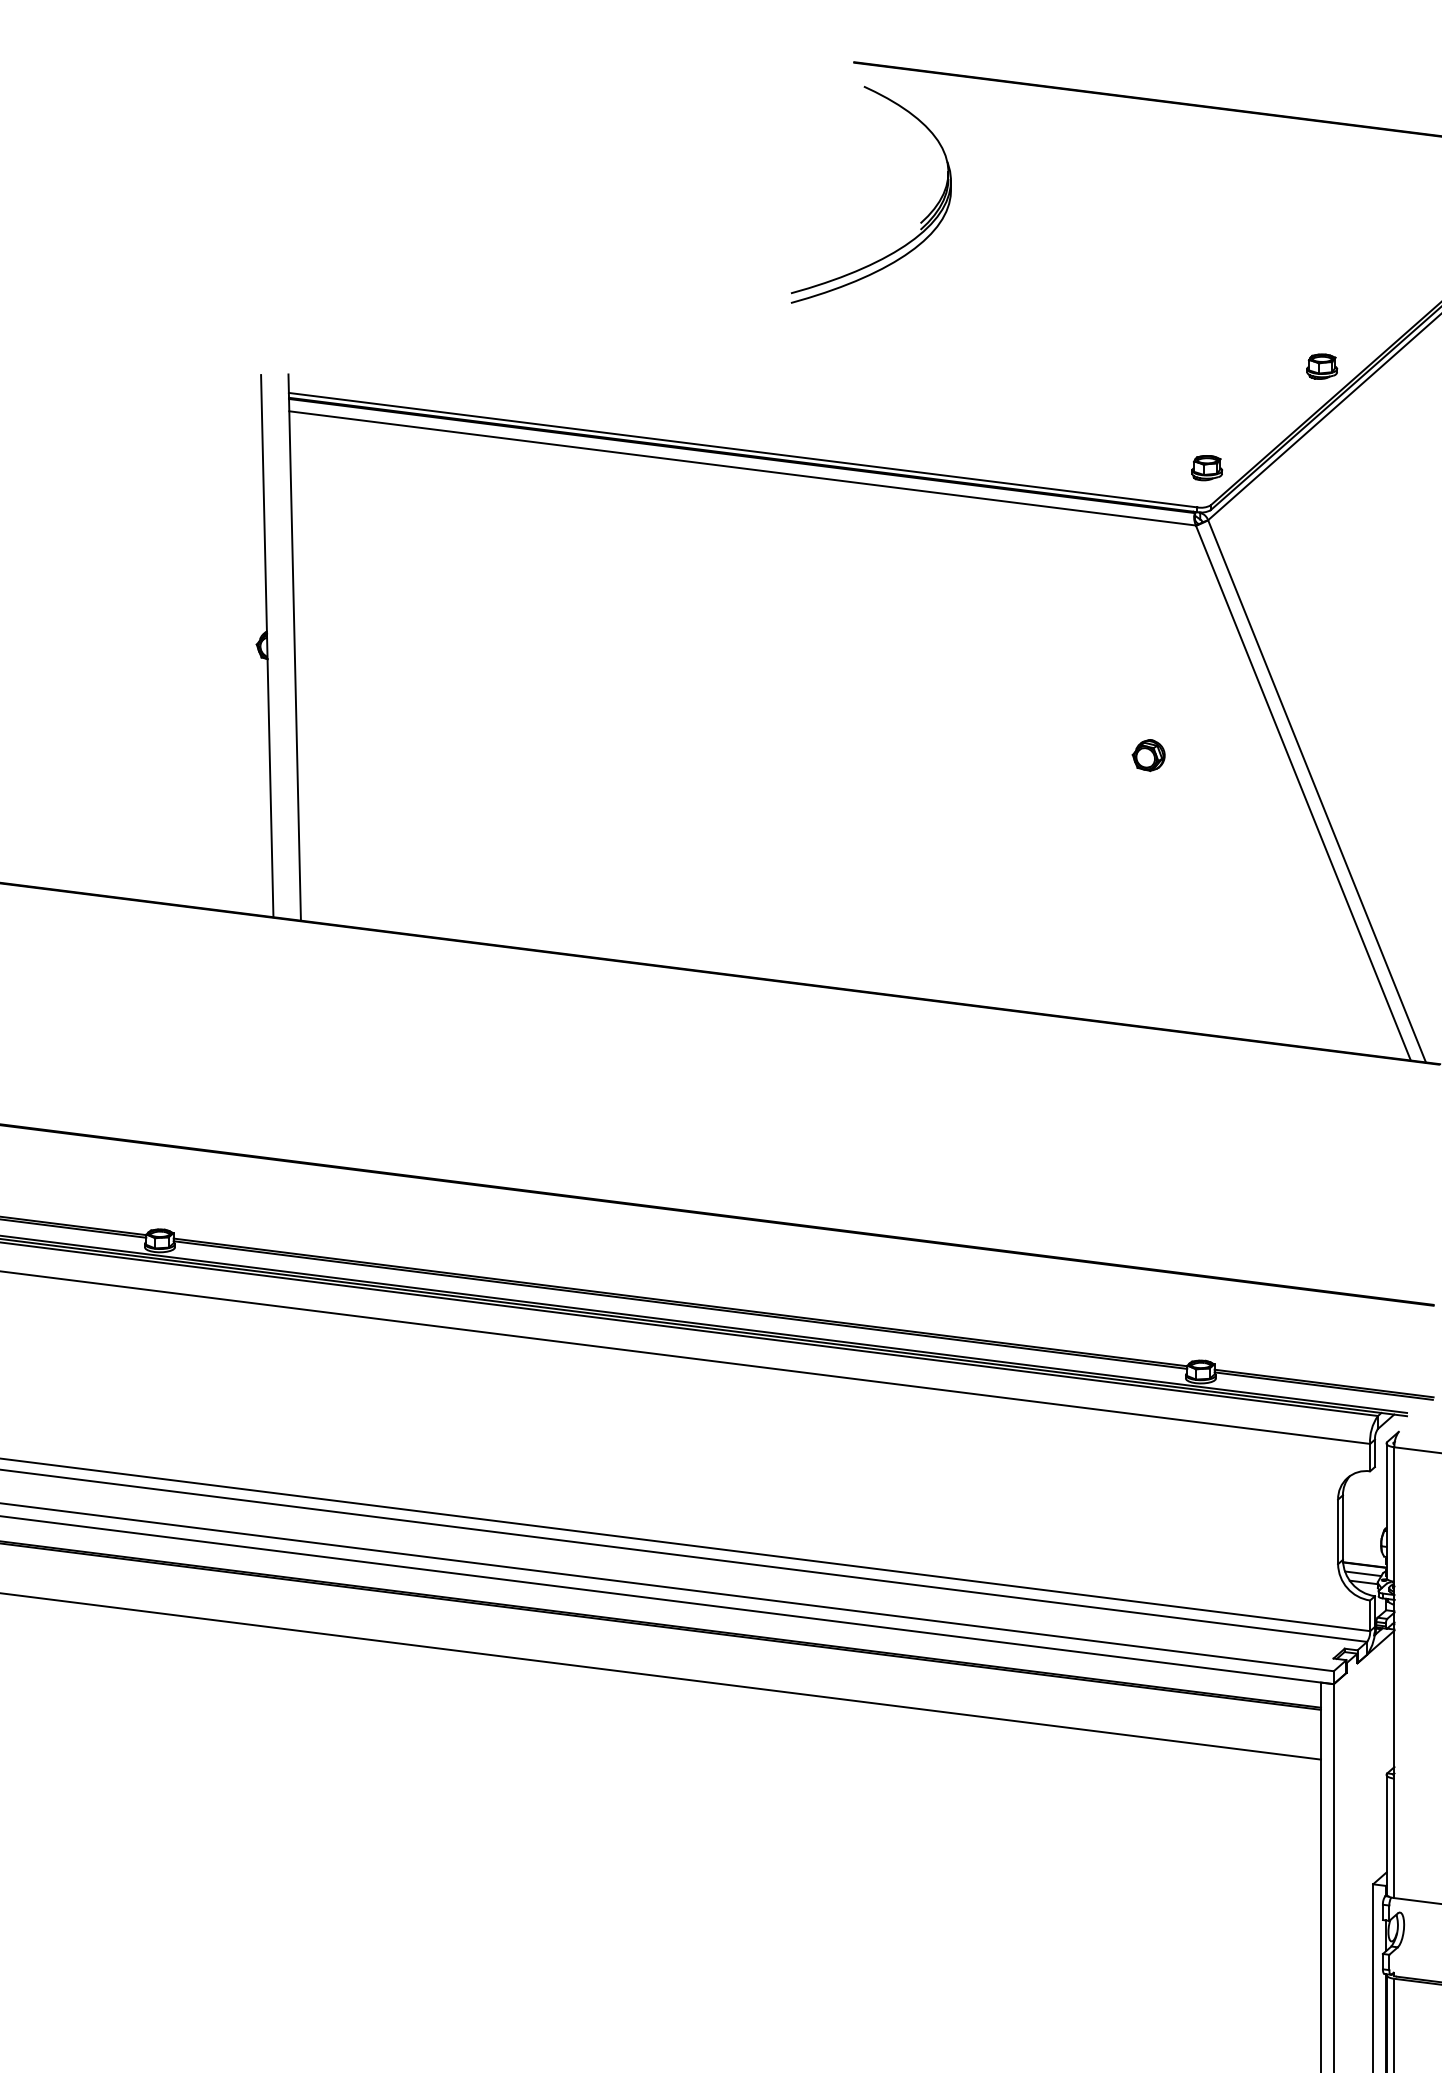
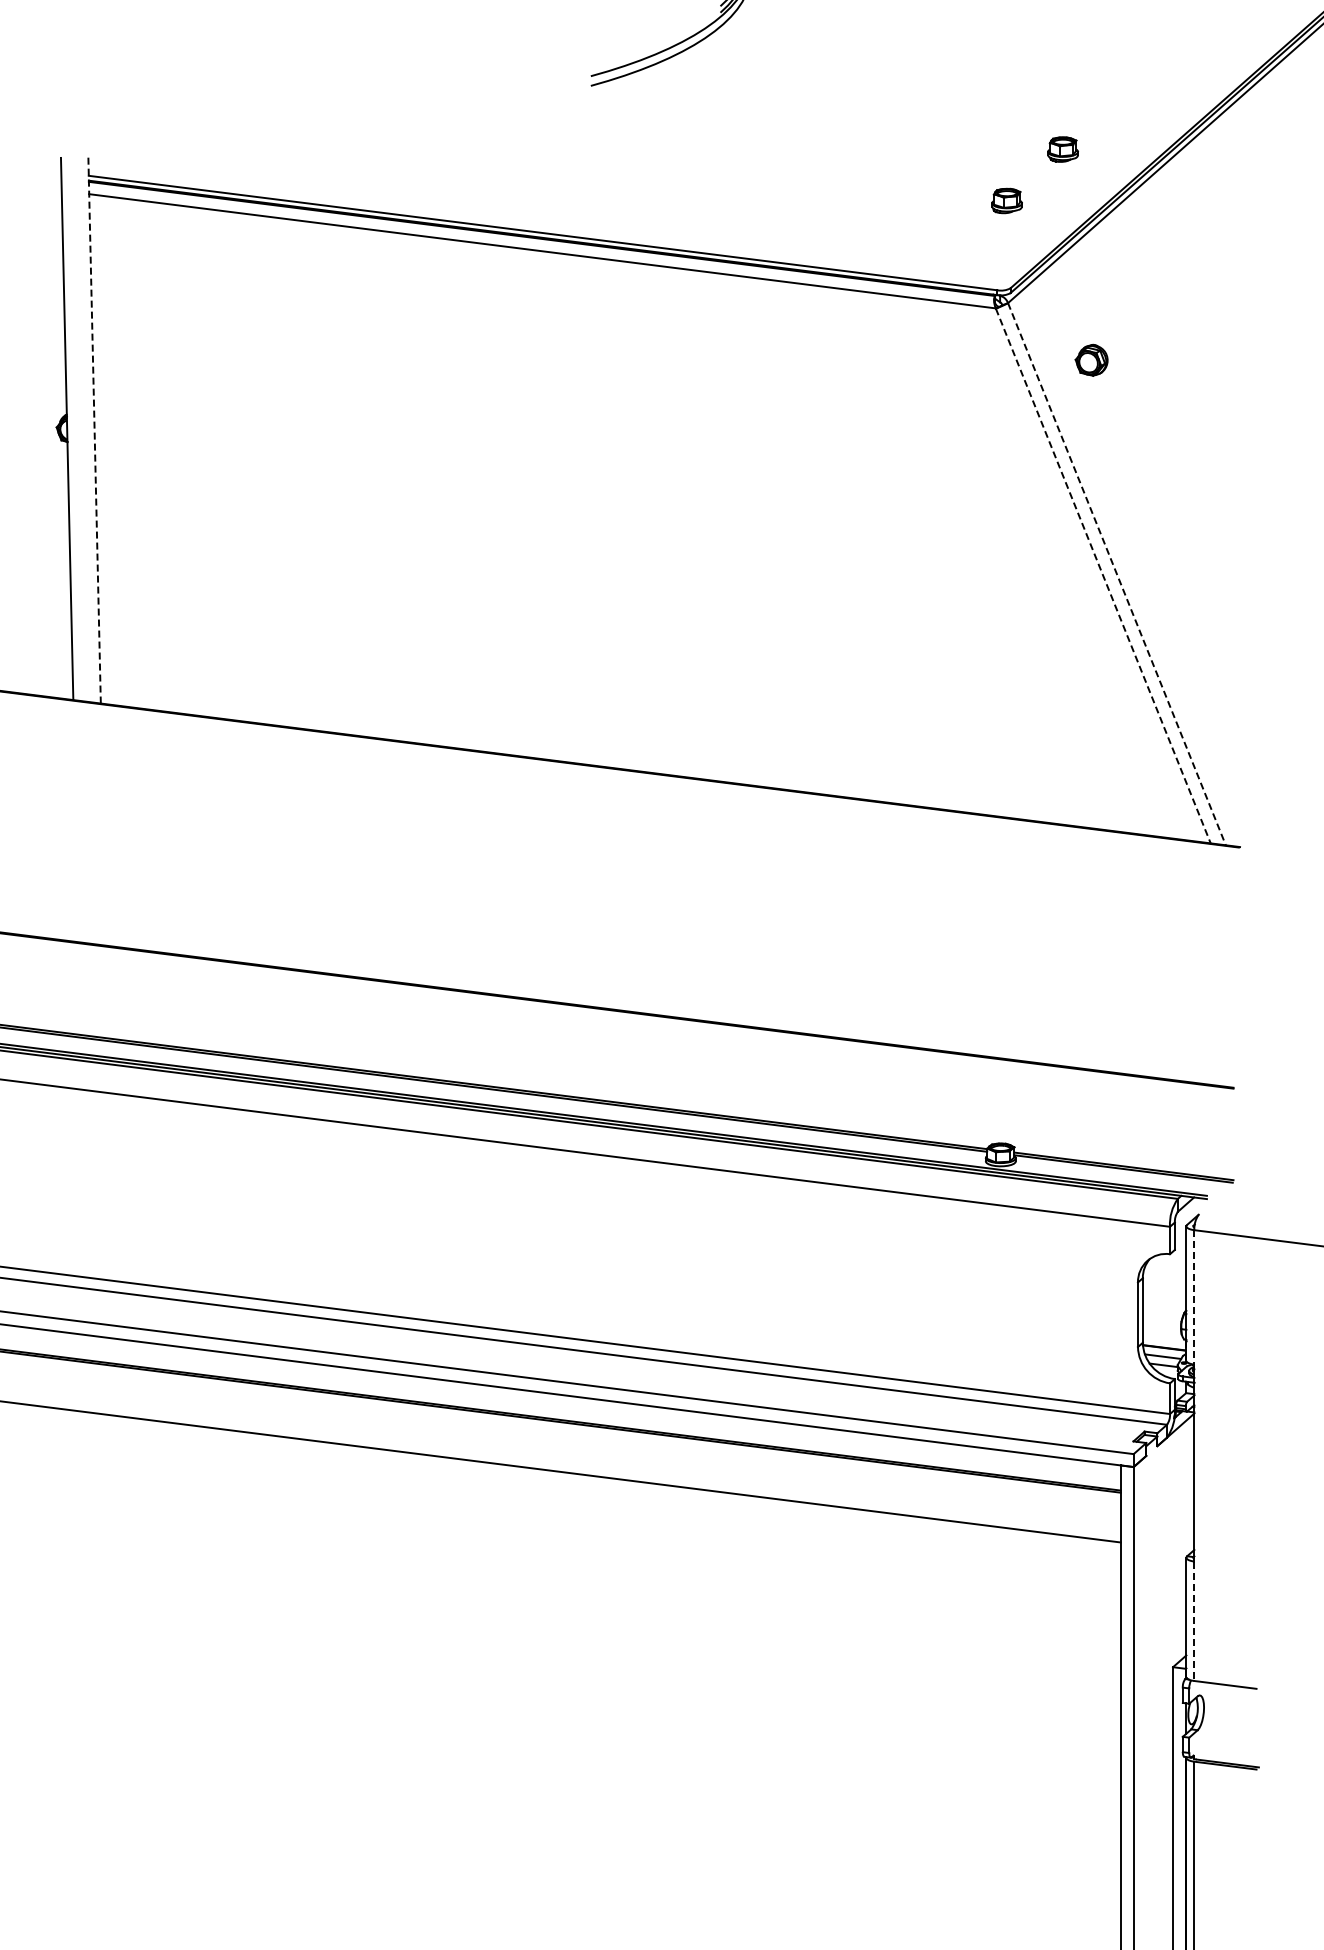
part: (1322, 366) -> (1063, 149), moved
part: (1207, 468) -> (1007, 201), moved
line: (294, 647) -> (94, 430), solid -> dashed
part: (1148, 755) -> (1091, 360), moved
line: (1317, 791) -> (1117, 574), solid -> dashed
line: (1303, 793) -> (1103, 576), solid -> dashed
line: (1394, 1515) -> (1194, 1298), solid -> dashed
line: (1394, 1838) -> (1194, 1621), solid -> dashed

